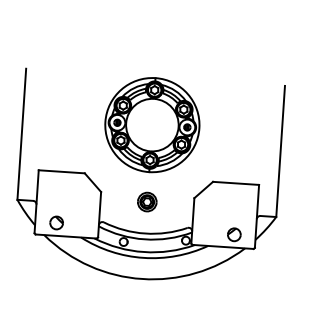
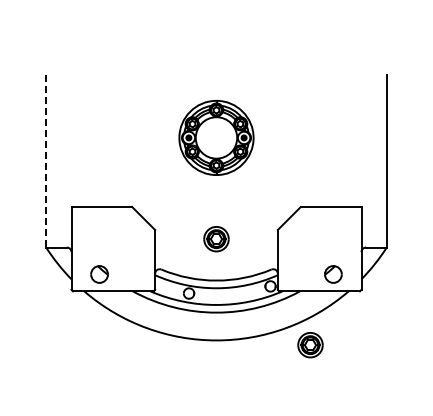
part: (152, 124) -> (216, 137), size x0.6
line: (22, 134) -> (46, 161), solid -> dashed
part: (213, 287) -> (310, 345), added

